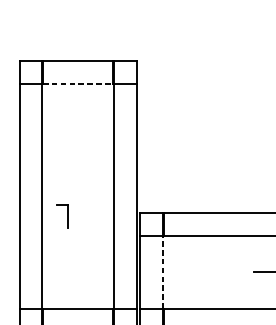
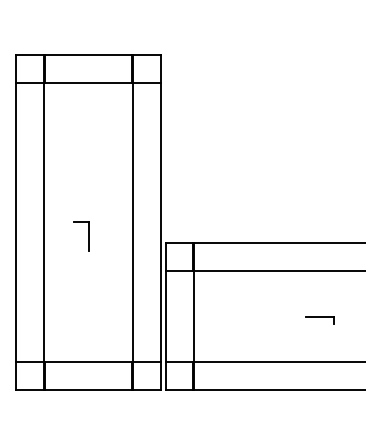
line: (78, 84) -> (88, 83), dashed -> solid
part: (68, 216) -> (88, 236), moved
line: (162, 272) -> (193, 316), dashed -> solid

